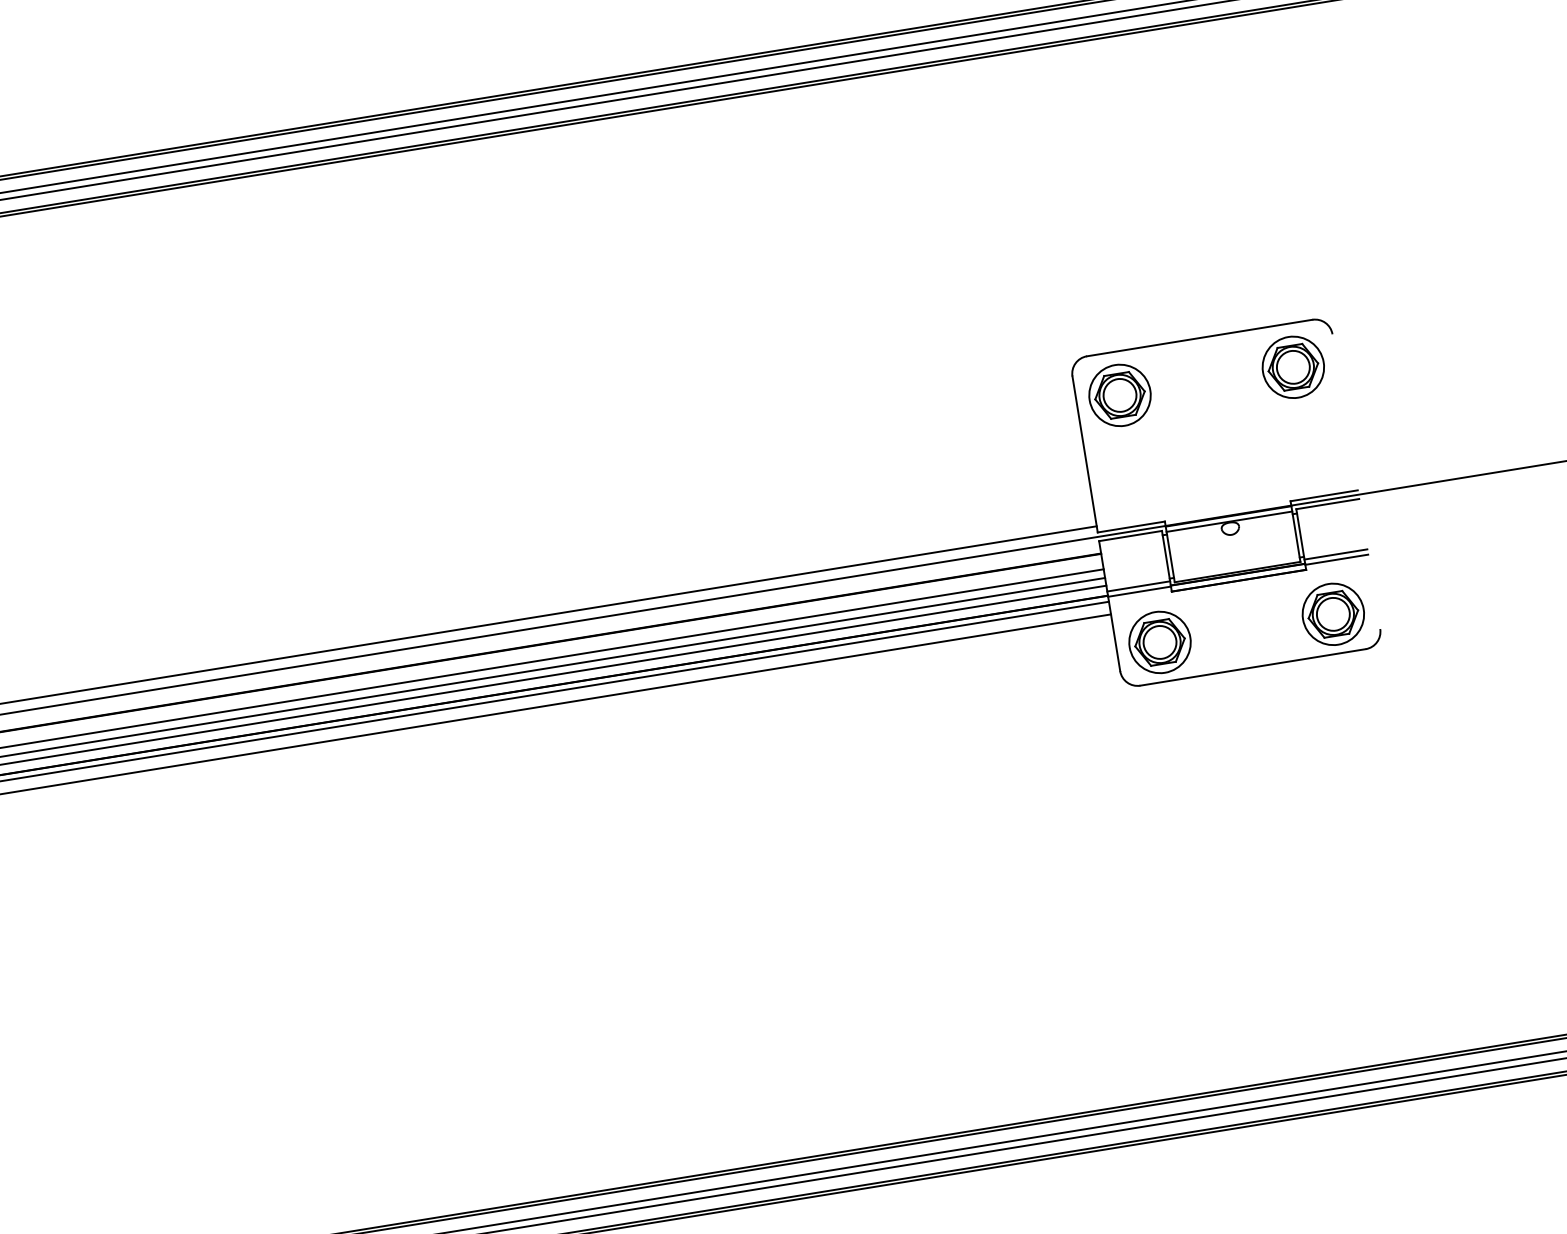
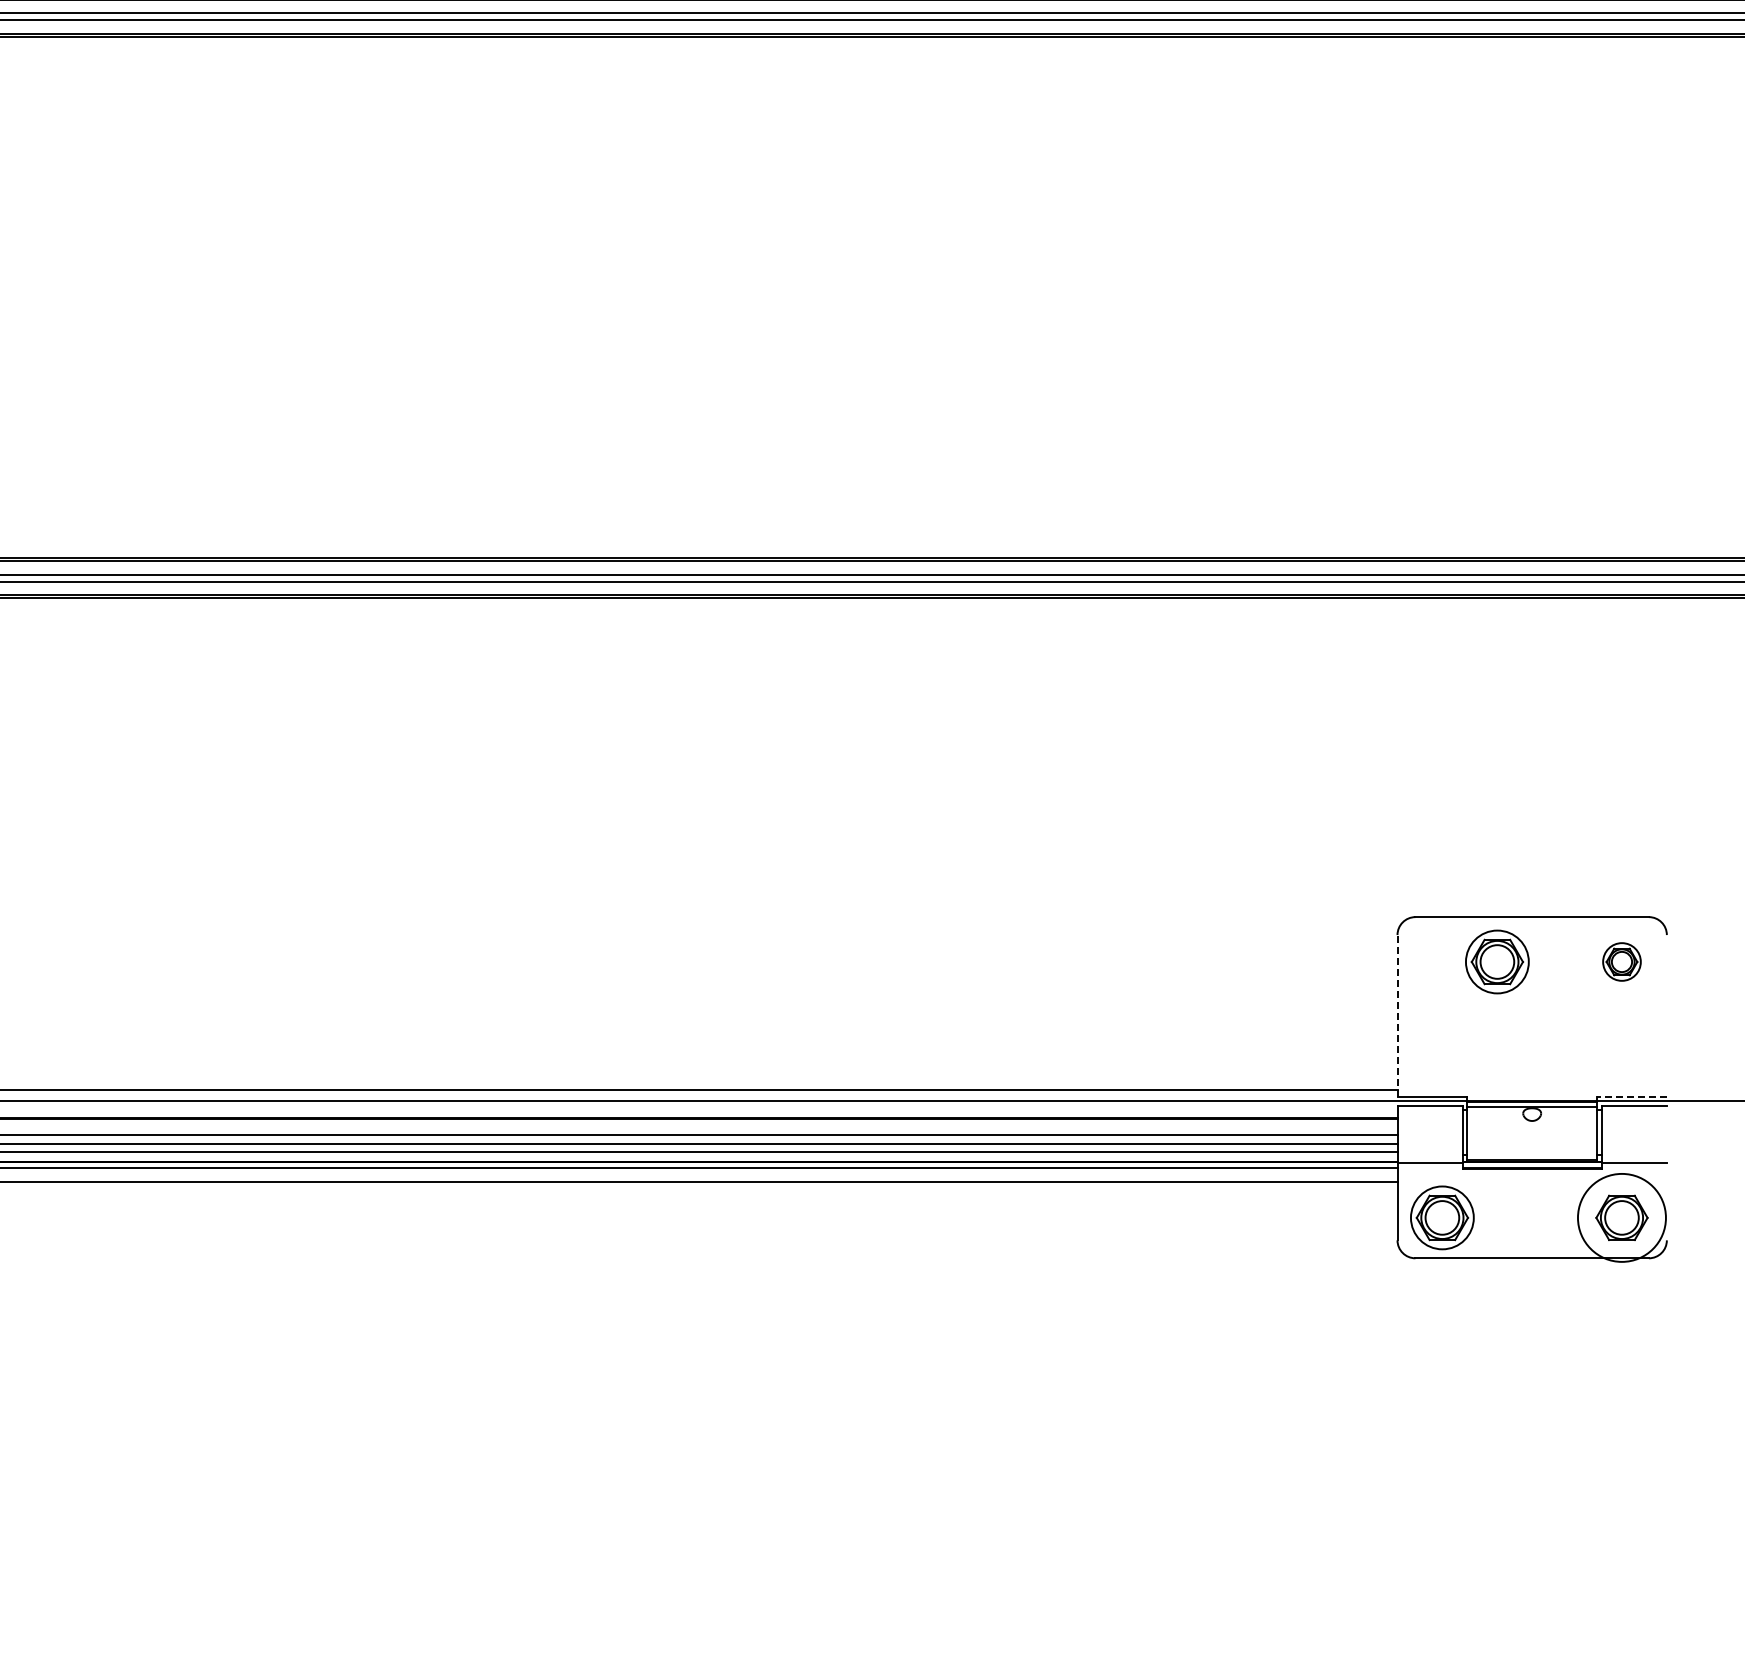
part: (1292, 366) -> (1621, 961), size x0.6
part: (1120, 394) -> (1497, 961), moved
line: (1085, 454) -> (1397, 1015), solid -> dashed
line: (1324, 495) -> (1632, 1096), solid -> dashed
line: (1335, 554) -> (1633, 1157), removed
line: (1138, 586) -> (1429, 1157), removed
circle: (1332, 614) -> (1621, 1217), size x1.4

